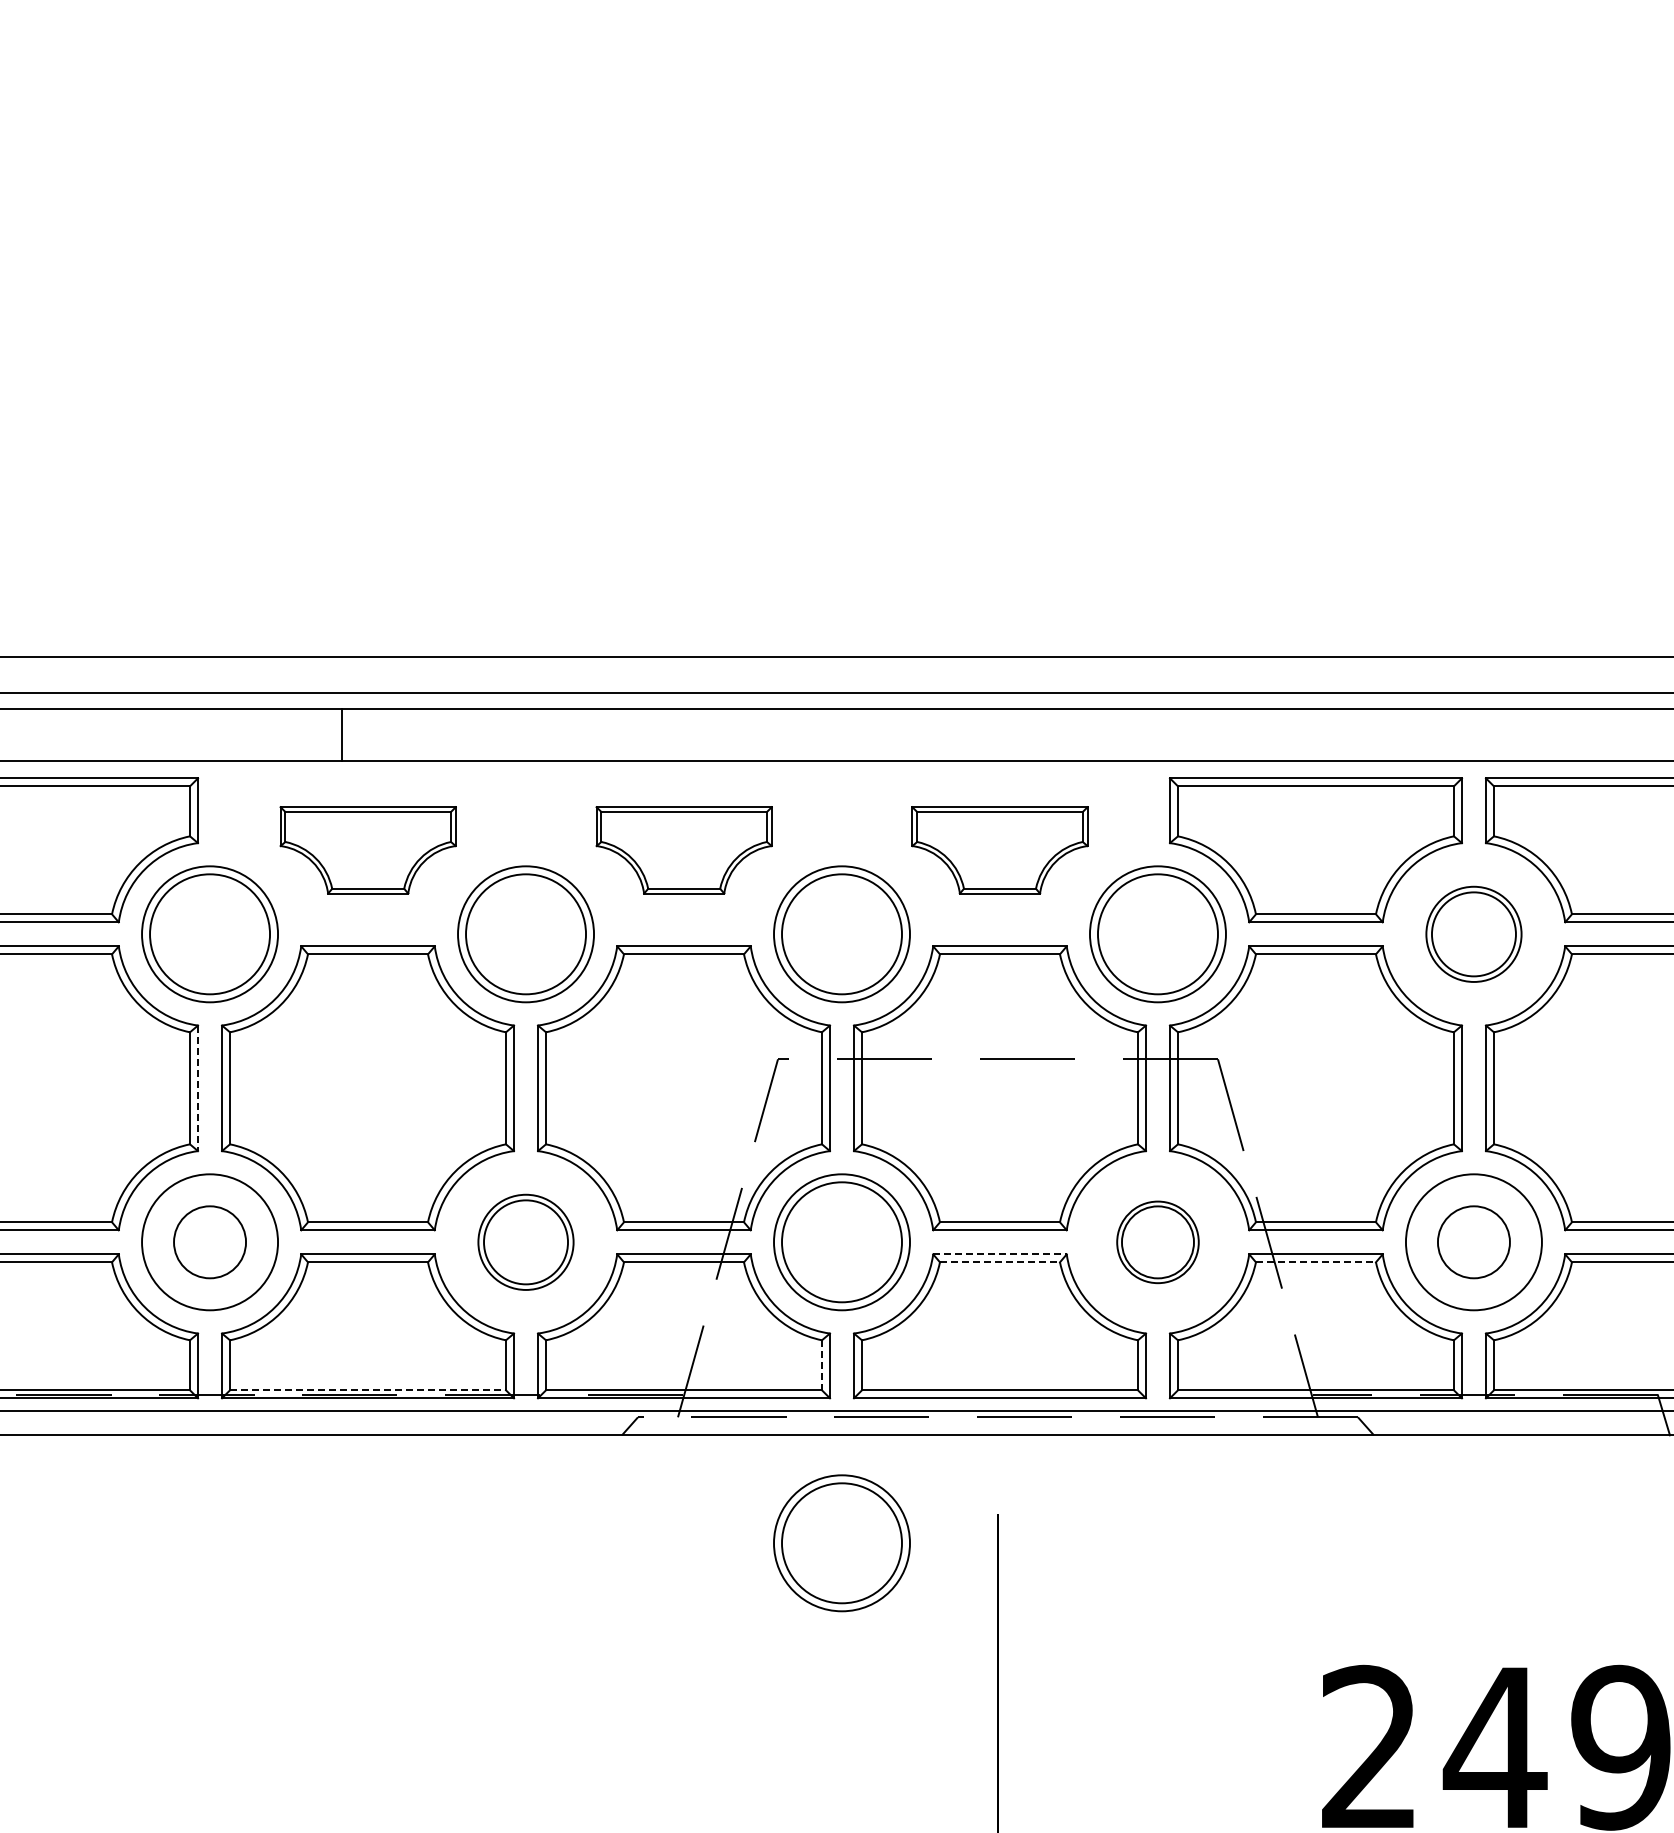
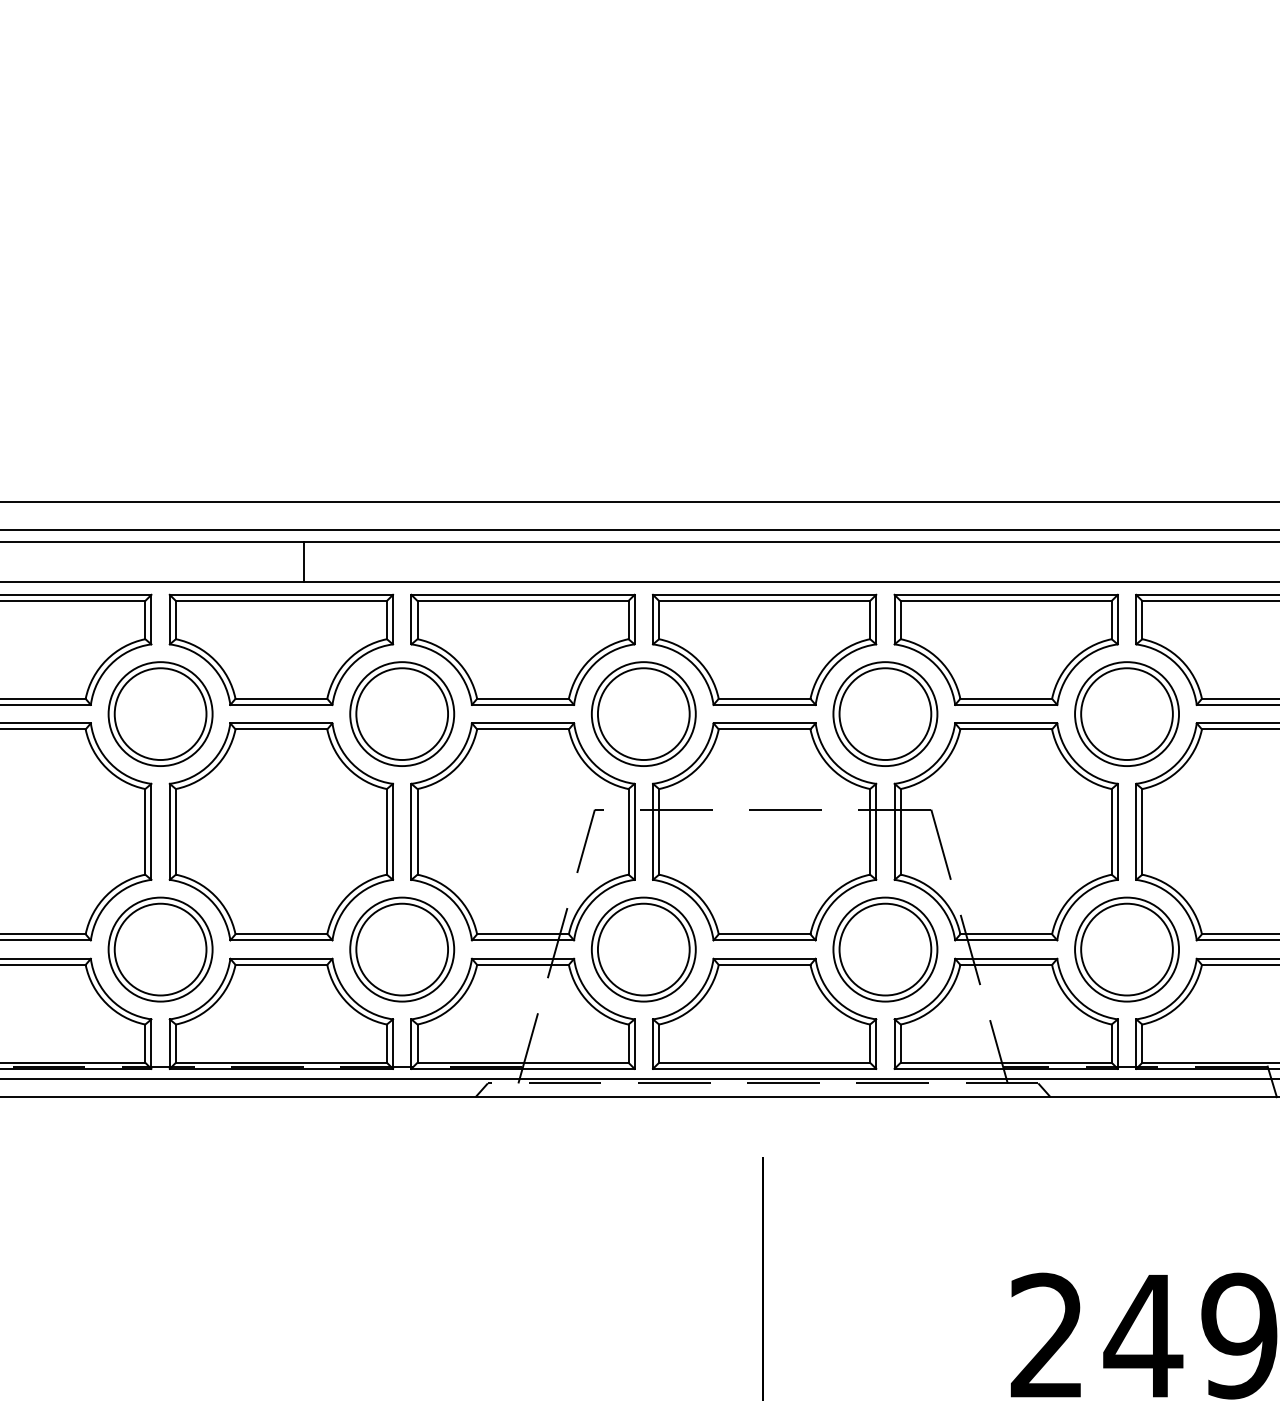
line: (342, 735) -> (304, 562), moved
part: (368, 850) -> (281, 650), size x1.67
part: (684, 850) -> (523, 650), size x1.67
part: (999, 850) -> (764, 650), size x1.67
part: (1473, 934) -> (1126, 714), size x1.43
line: (198, 1088) -> (151, 832), dashed -> solid
circle: (210, 1242) -> (160, 949), size x1.67
part: (525, 1242) -> (401, 949), size x1.43
part: (1157, 1242) -> (885, 949), size x1.67
circle: (1473, 1242) -> (1126, 949), size x1.67
line: (999, 1254) -> (764, 958), dashed -> solid
line: (1000, 1262) -> (765, 965), dashed -> solid
line: (1316, 1262) -> (1006, 965), dashed -> solid
line: (822, 1365) -> (628, 1043), dashed -> solid
line: (368, 1390) -> (281, 1062), dashed -> solid
part: (841, 1543) -> (643, 1179), removed

